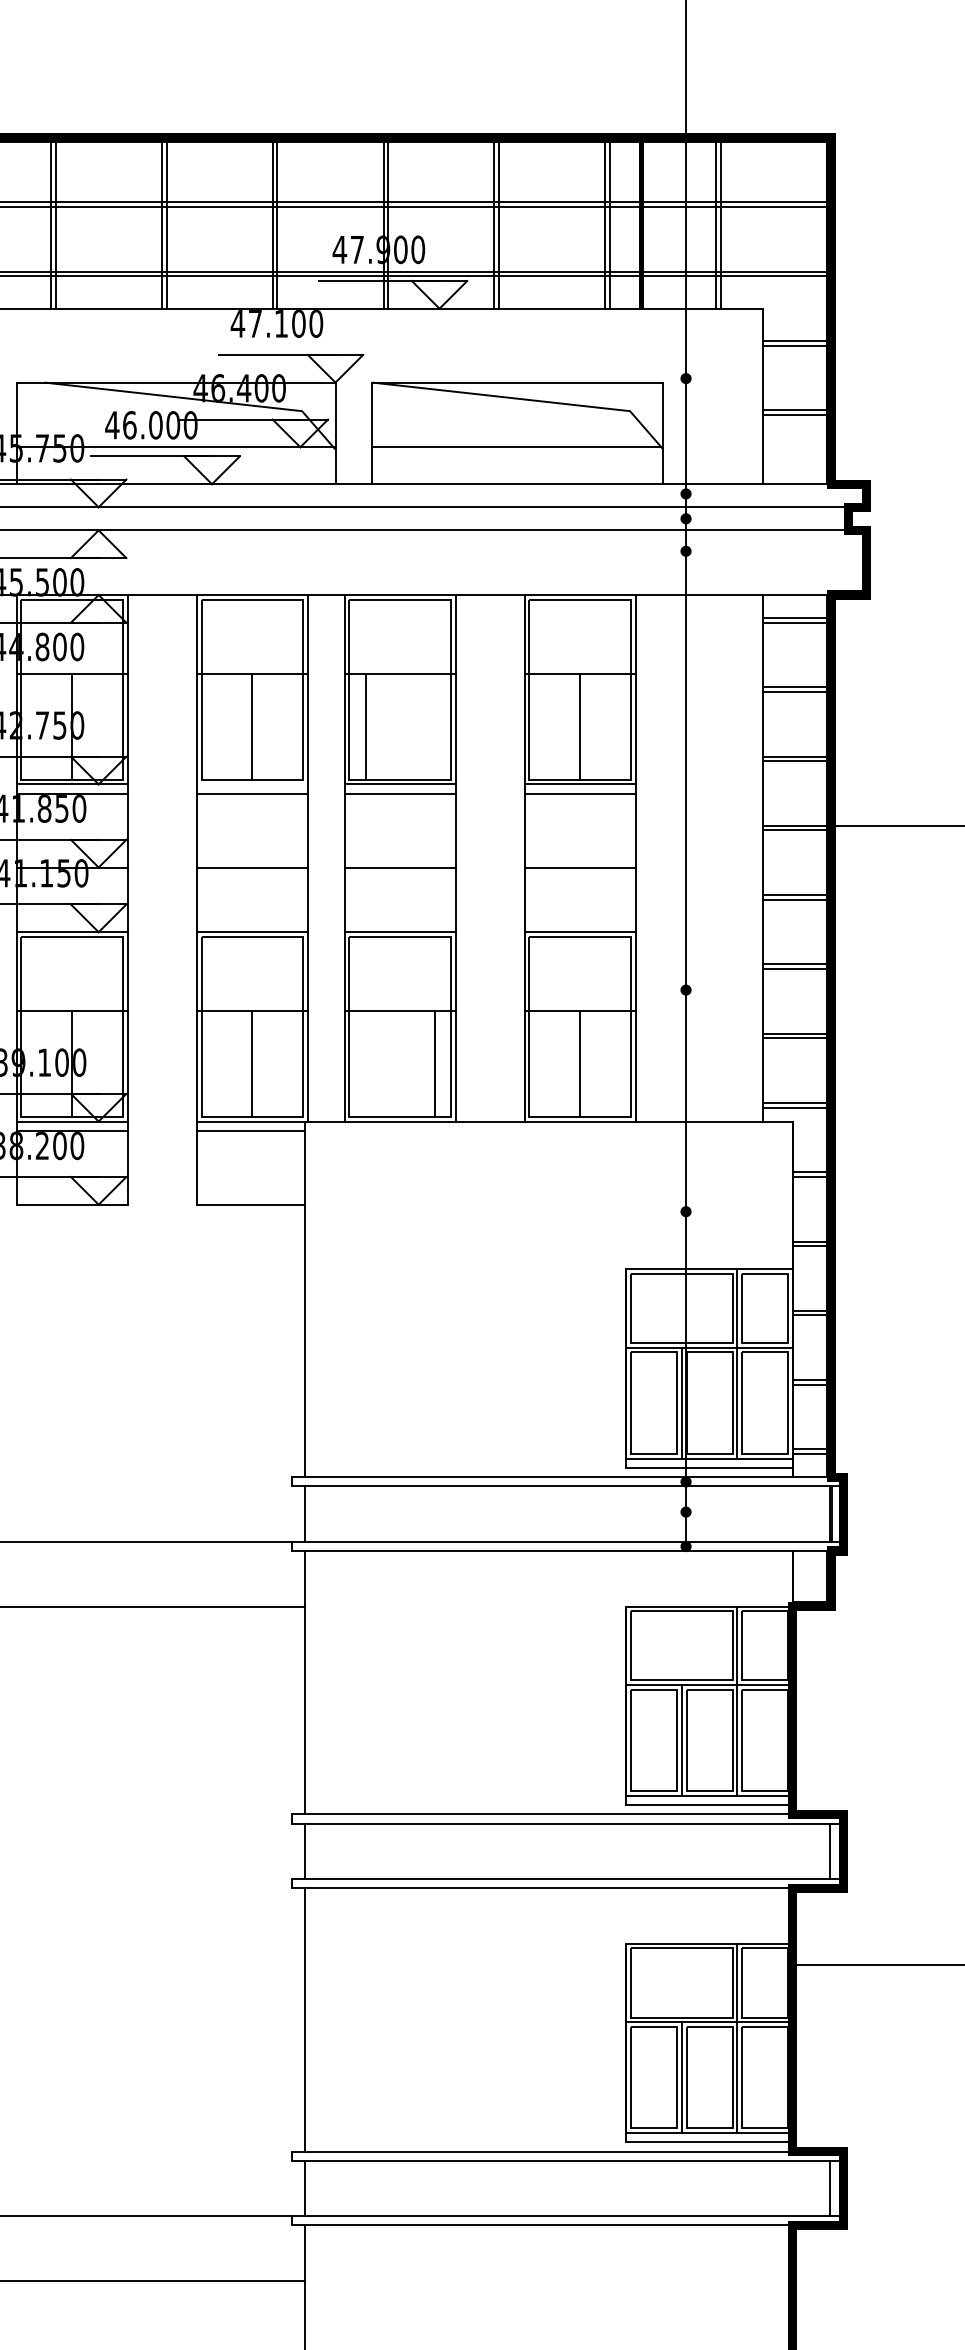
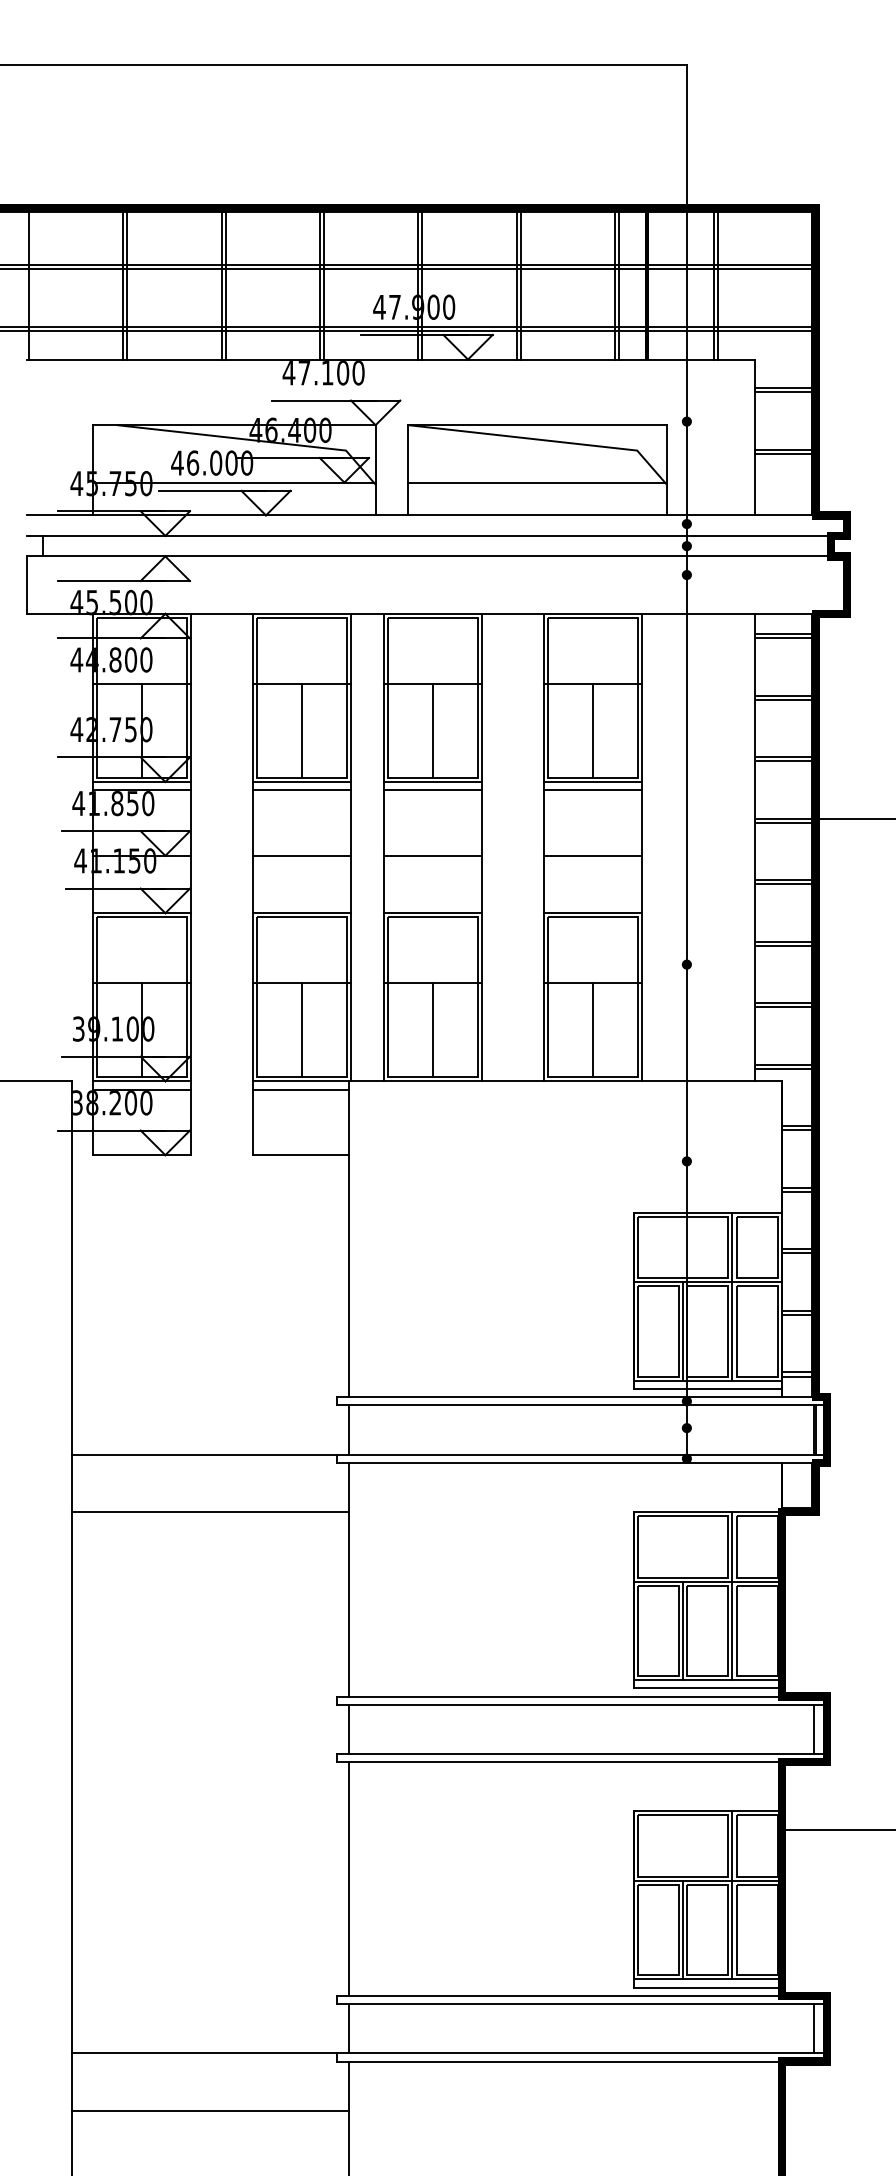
line: (366, 726) -> (433, 730), moved
line: (252, 783) -> (301, 781), added
line: (435, 1063) -> (433, 1029), moved

